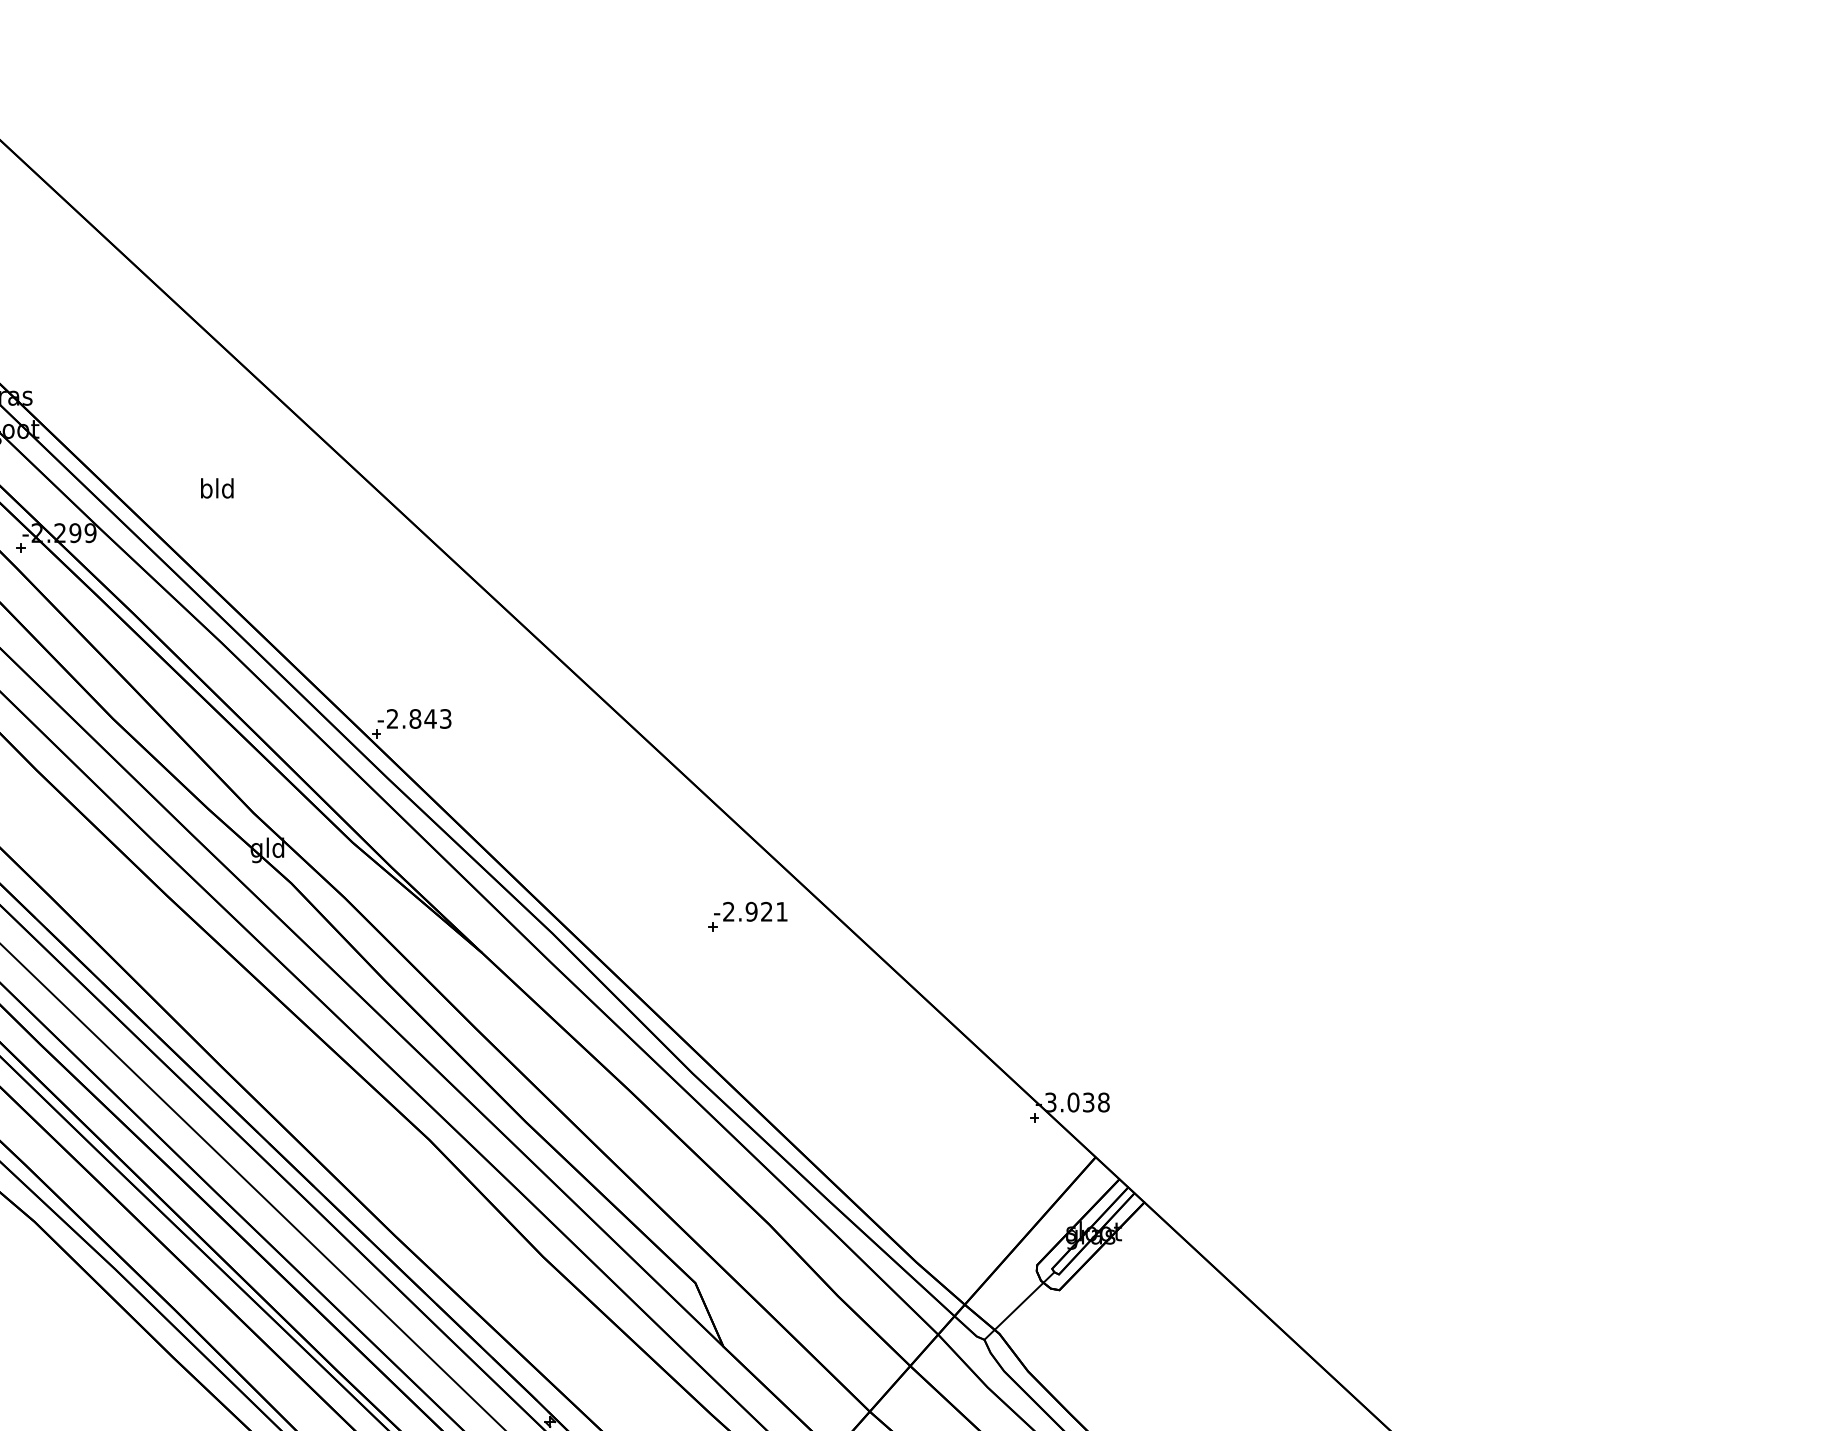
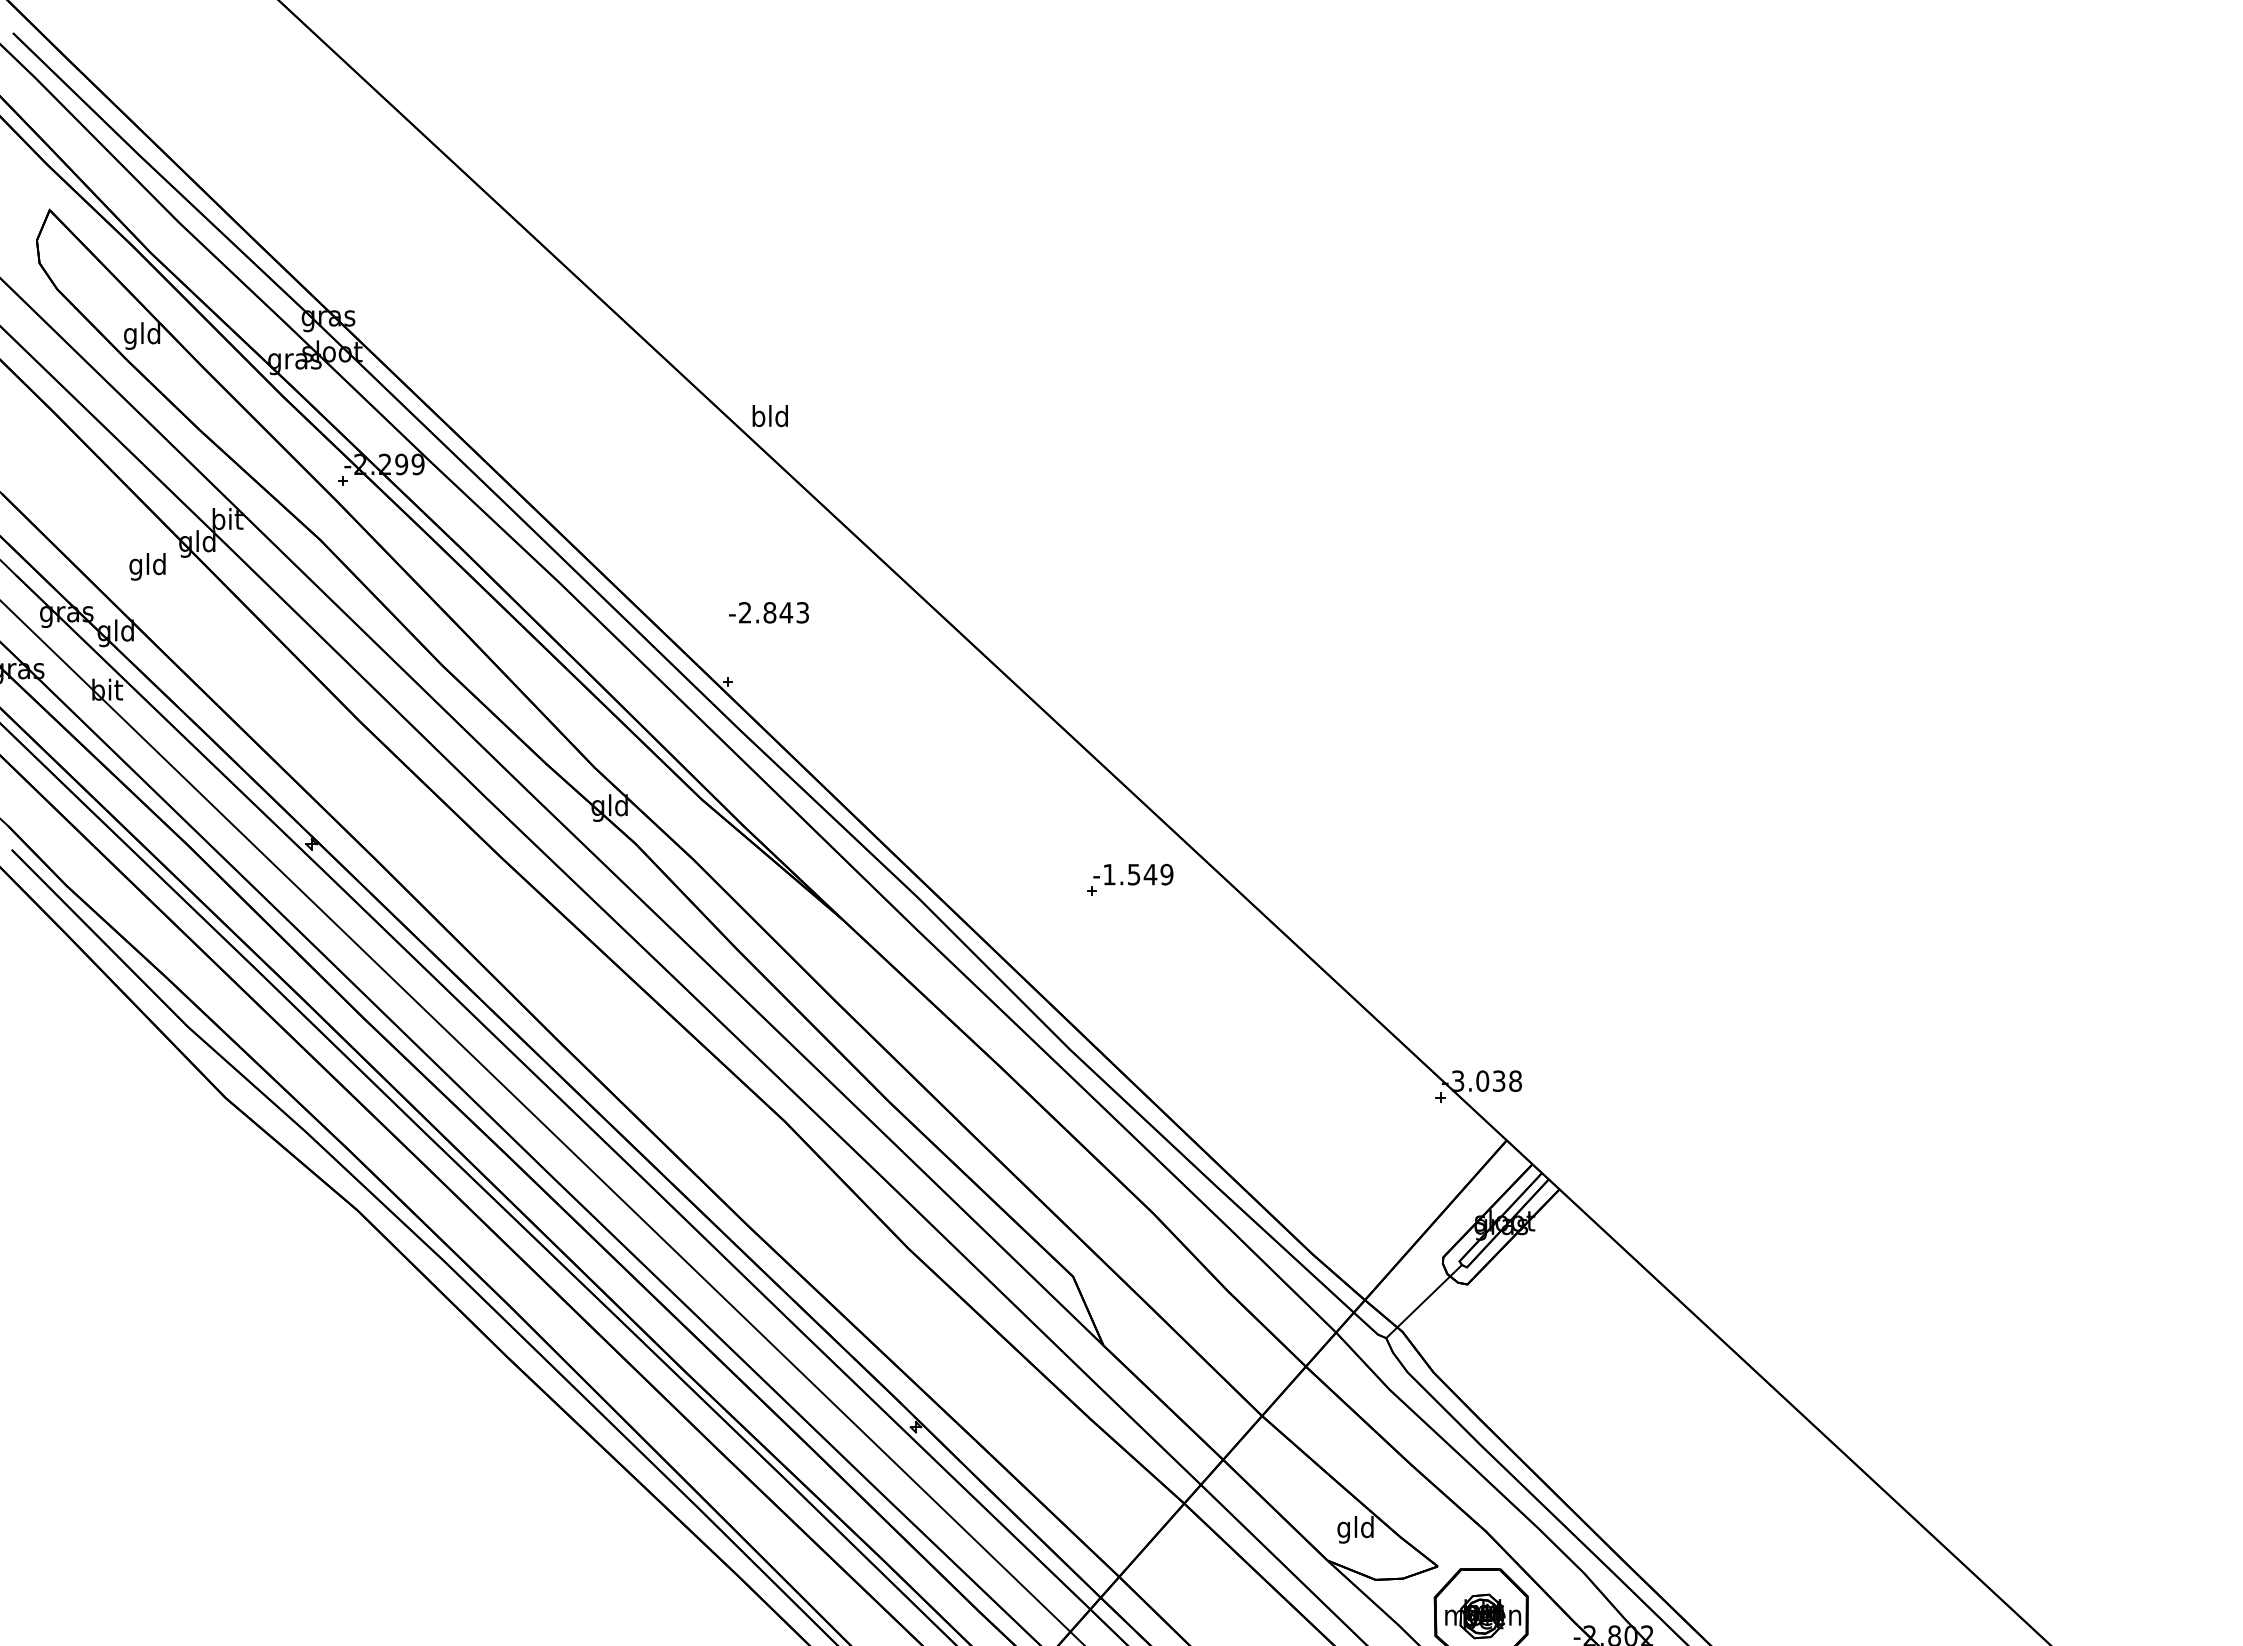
text: (216, 488) -> (769, 416), moved
text: (414, 718) -> (768, 612), moved
text: (755, 911) -> (1138, 874), -2.921 -> -1.549

